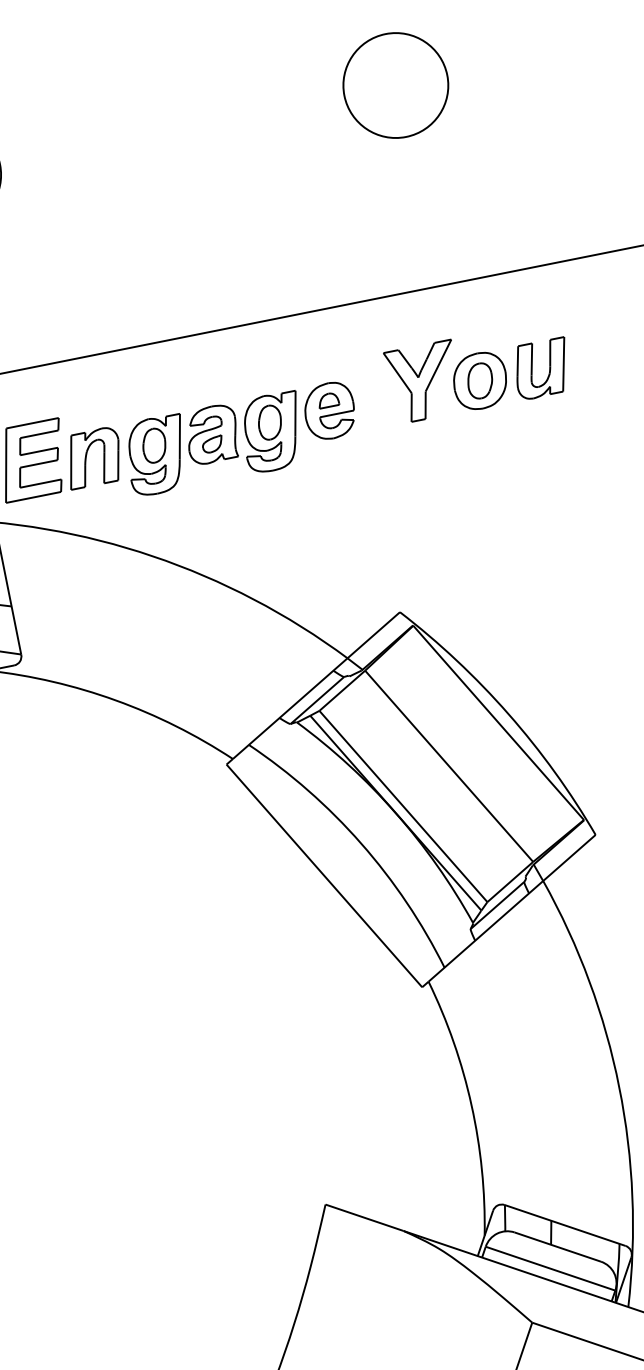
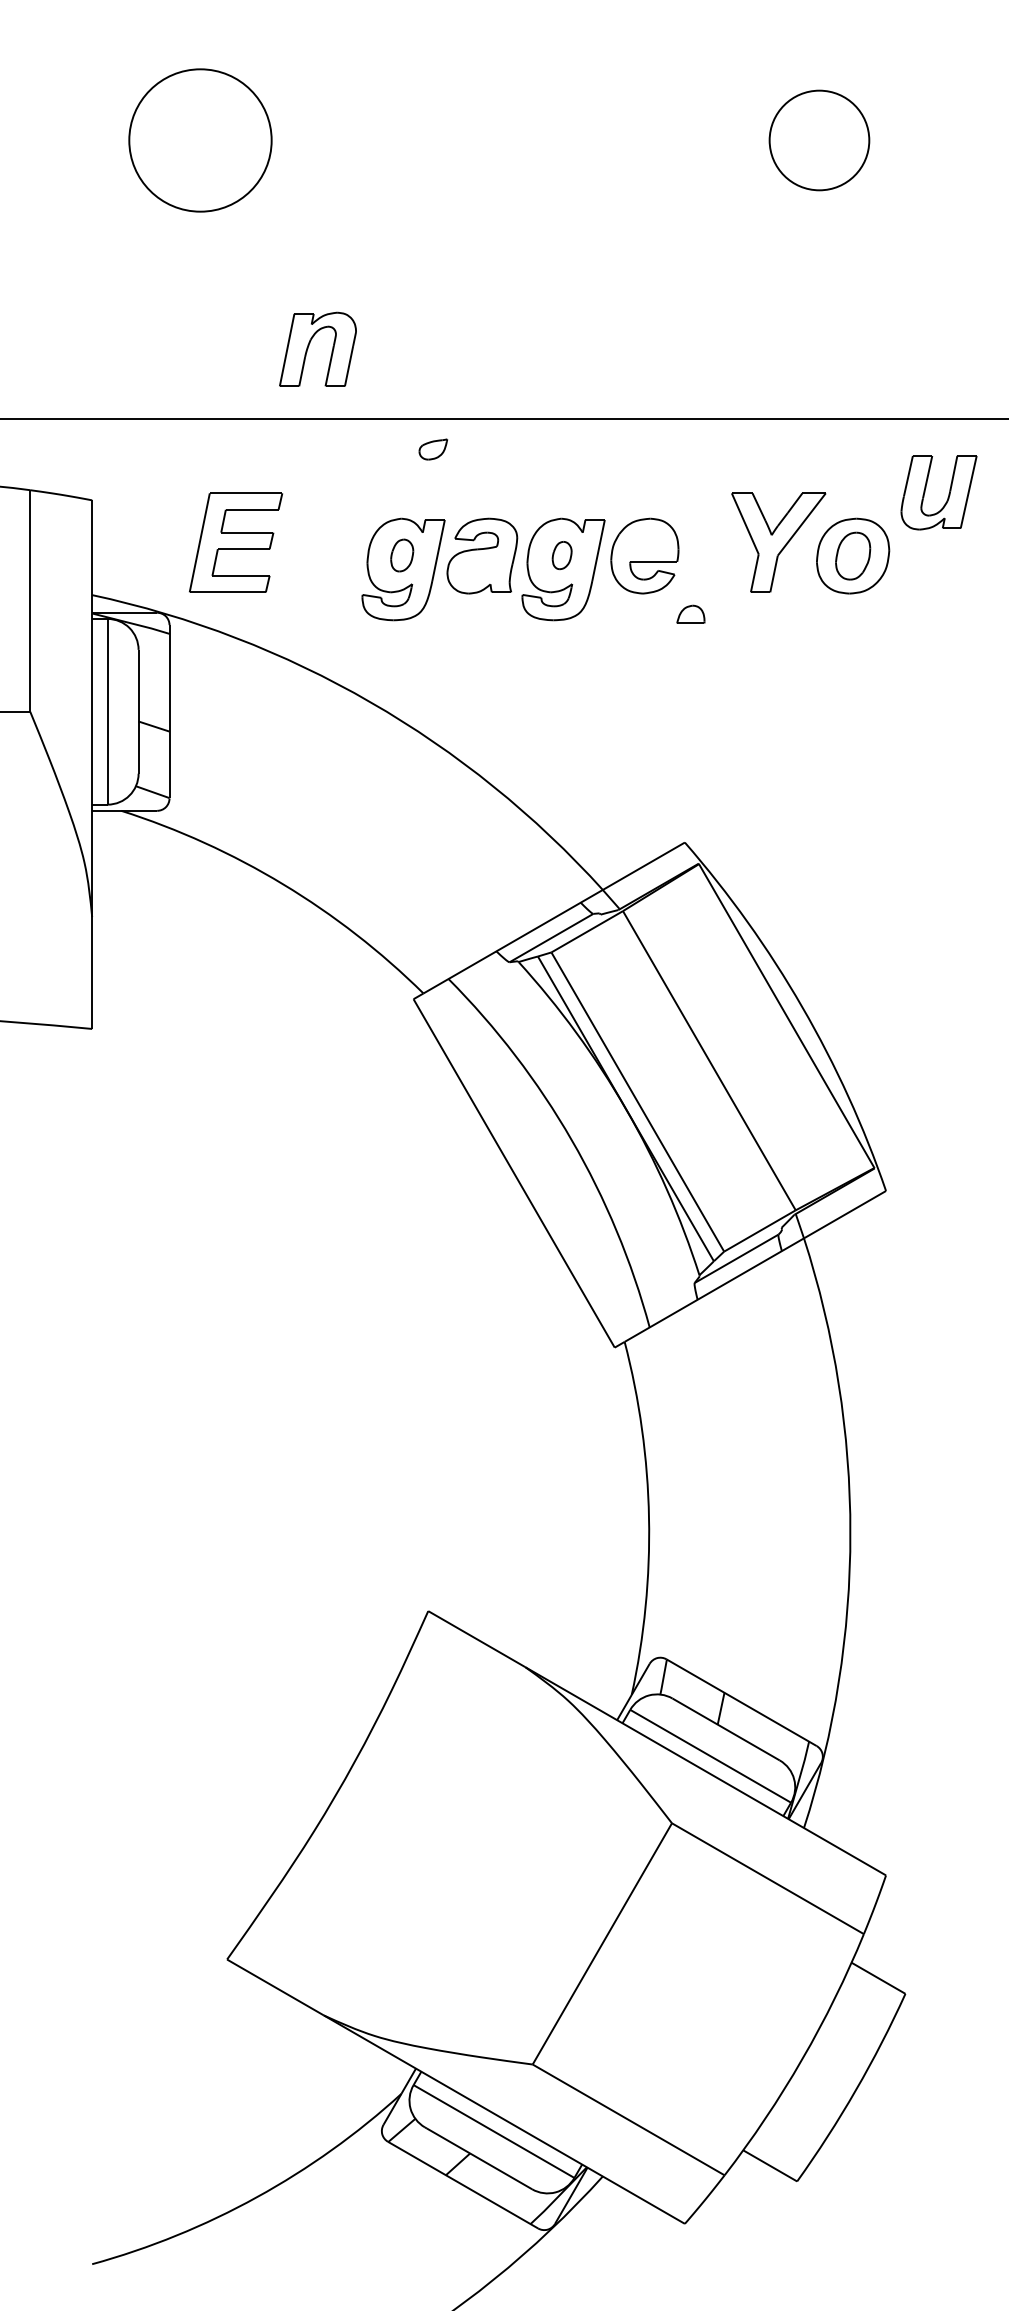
part: (395, 85) -> (819, 140), size x0.7
part: (549, 368) -> (948, 493), moved
part: (327, 399) -> (690, 613), moved
part: (269, 422) -> (561, 555), size x0.6
part: (212, 444) -> (433, 449), moved
part: (153, 445) -> (401, 555), size x0.7
part: (86, 456) -> (309, 346), moved

